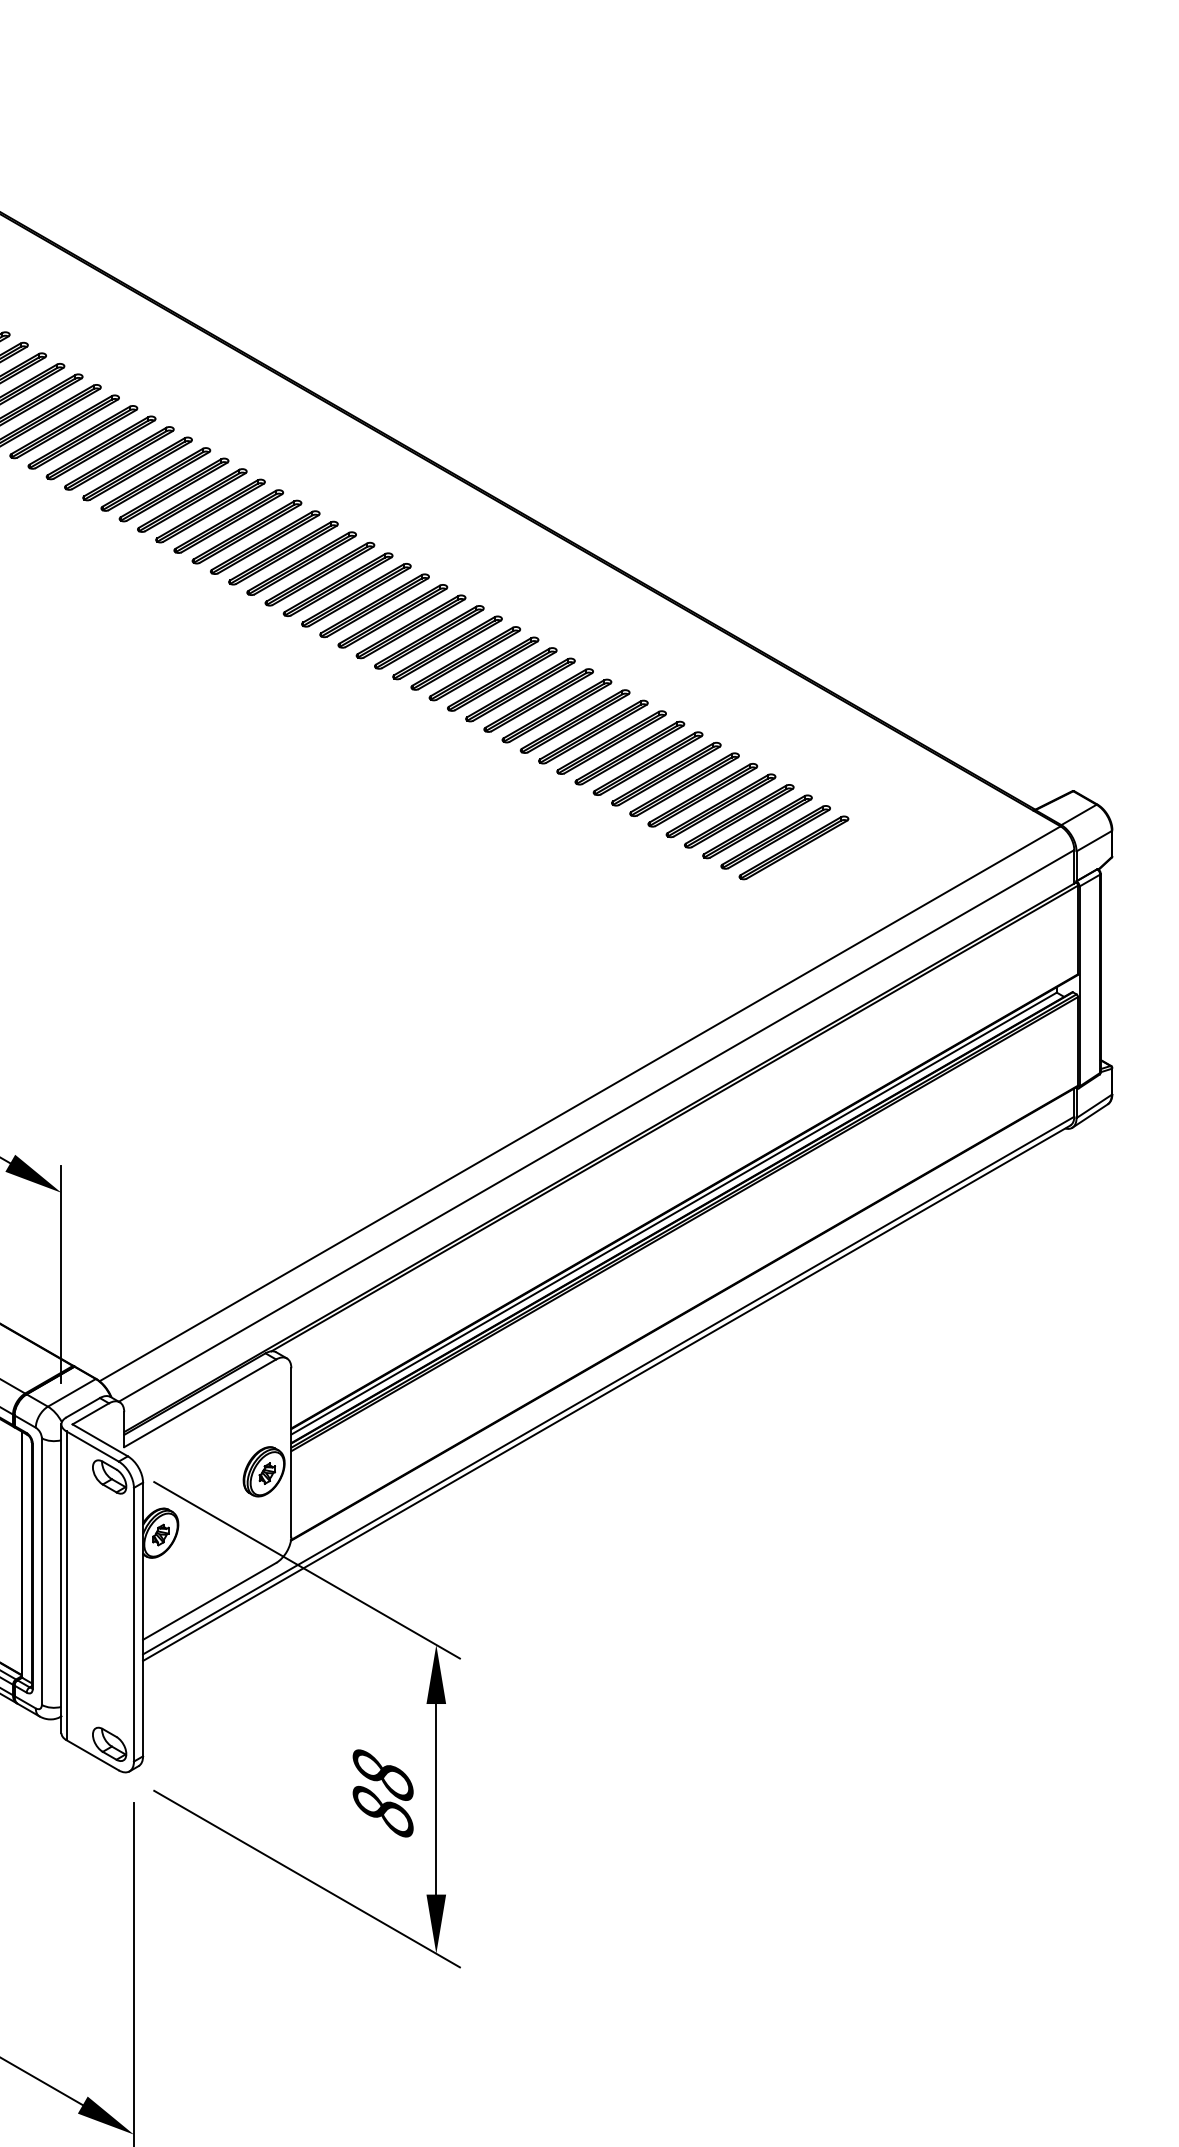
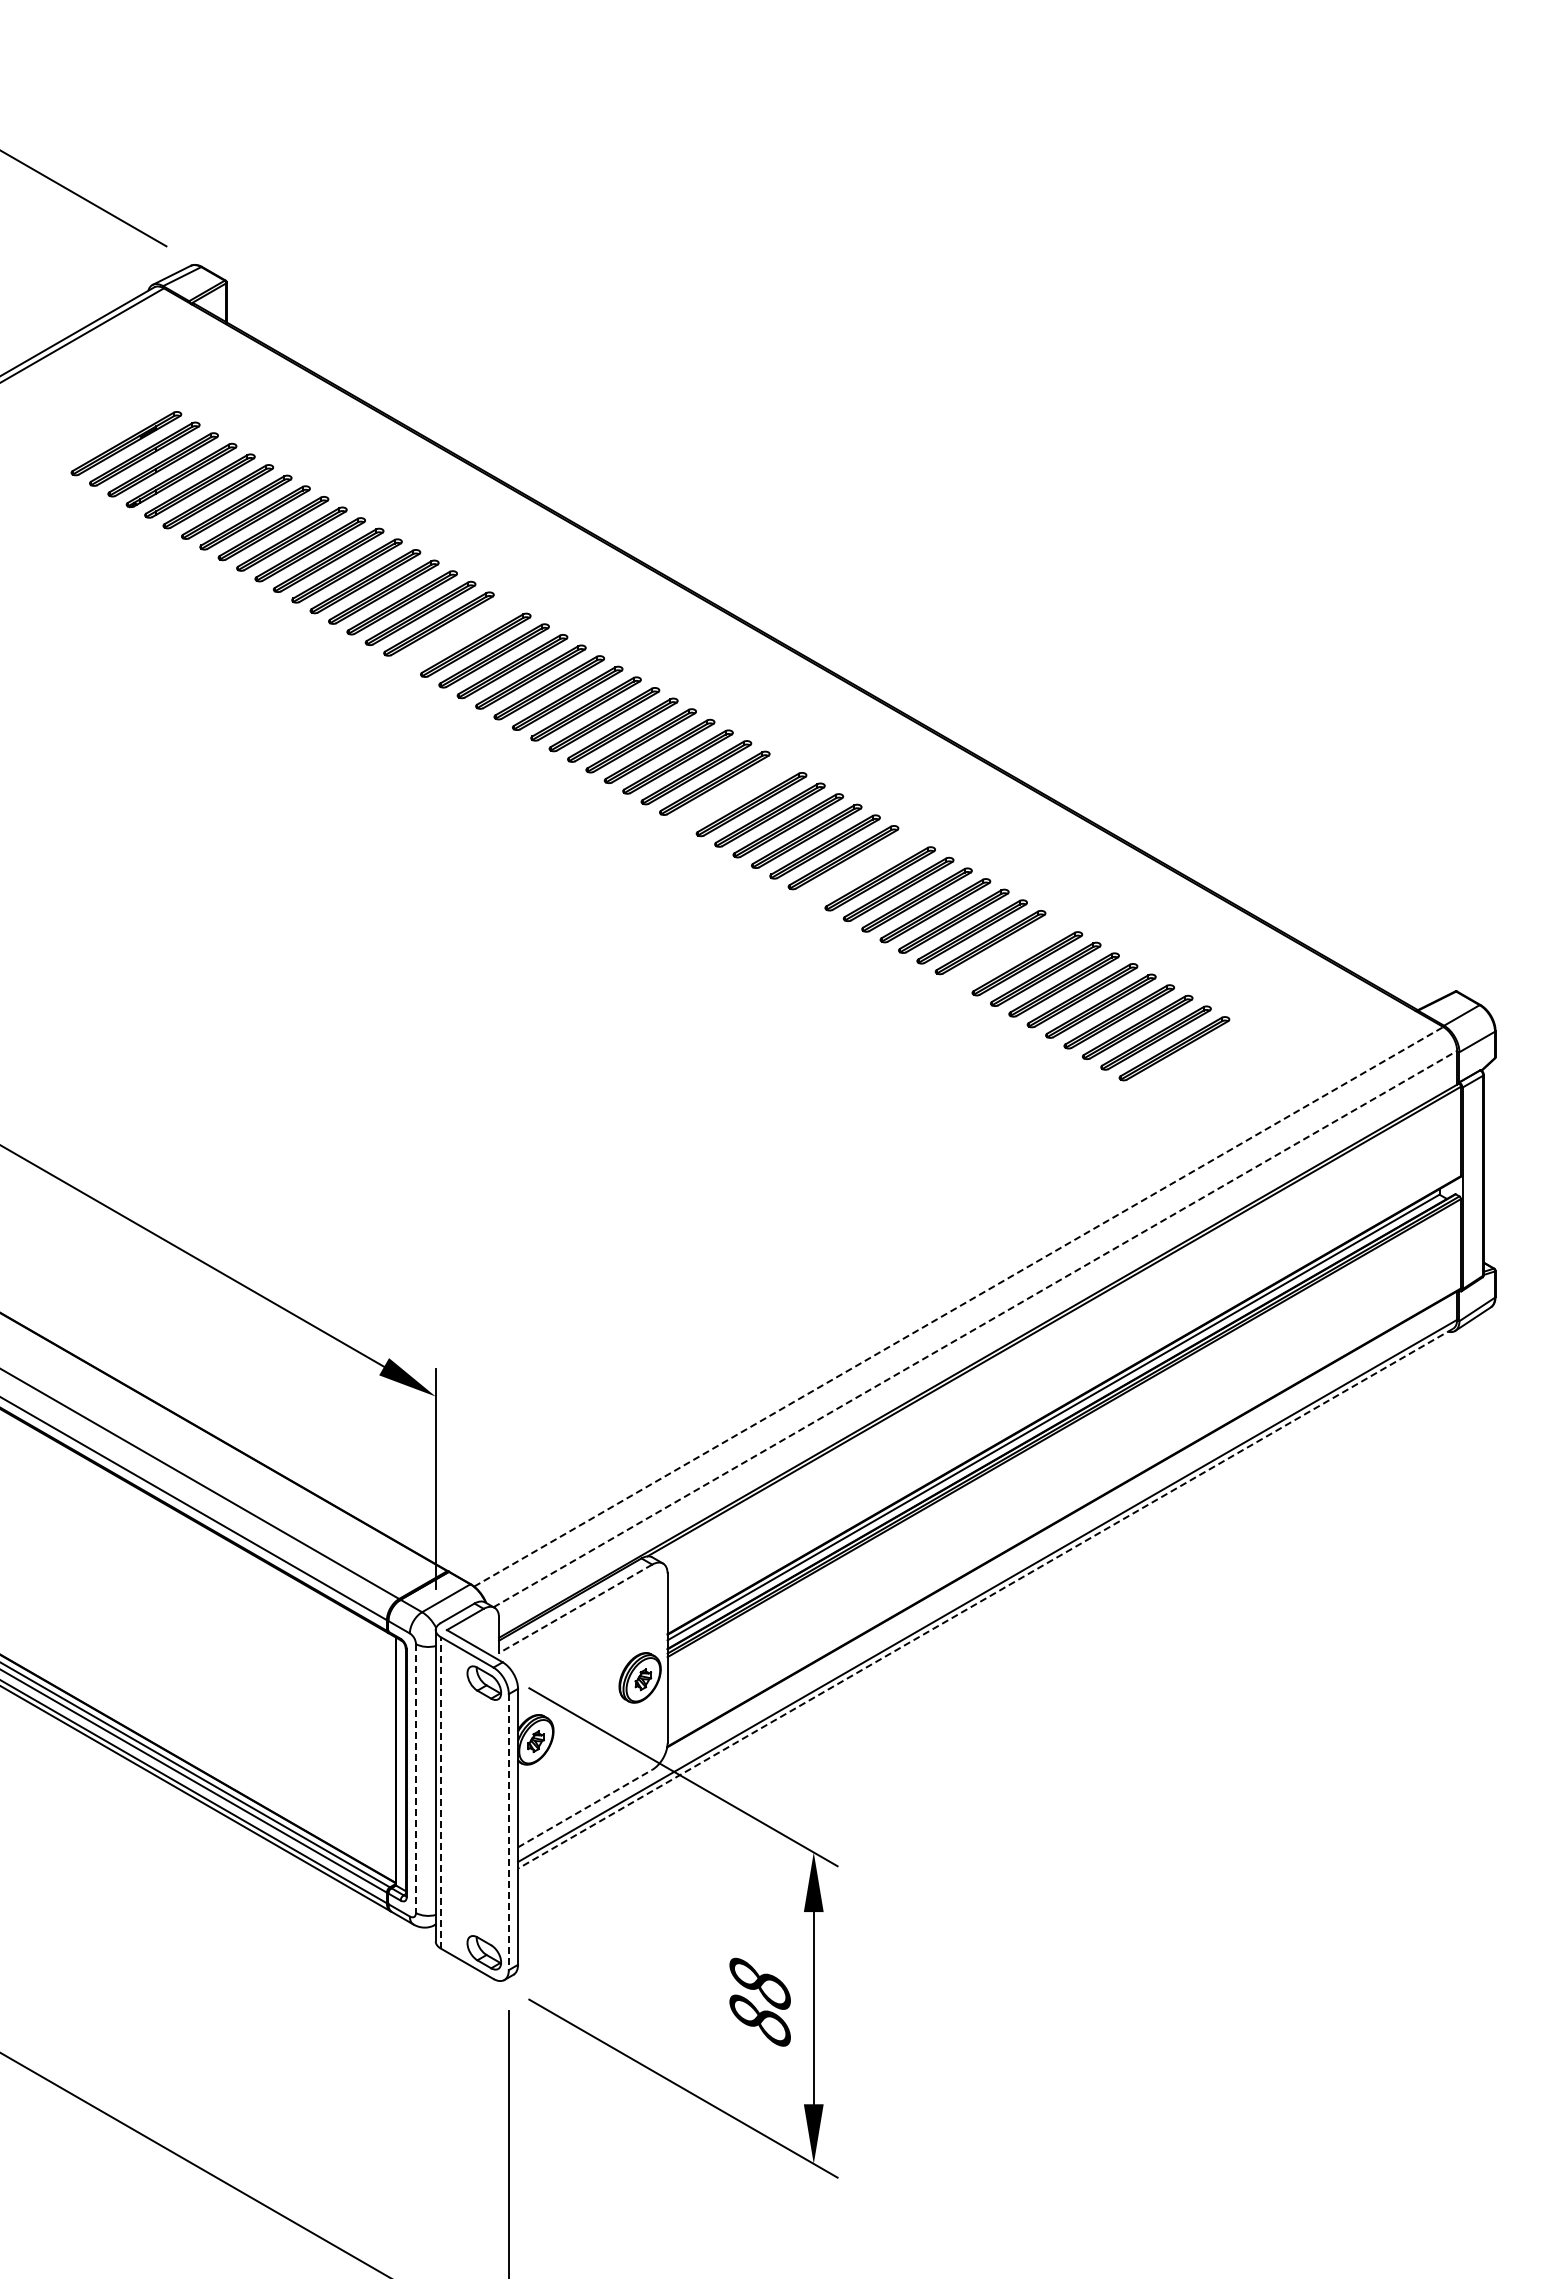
part: (83, 437) -> (457, 634), removed
part: (355, 594) -> (732, 793), removed
part: (483, 668) -> (861, 867), removed
part: (629, 752) -> (1008, 952), removed
line: (579, 1103) -> (958, 1306), solid -> dashed
line: (596, 1125) -> (975, 1328), solid -> dashed
line: (606, 1393) -> (985, 1598), solid -> dashed
line: (200, 1403) -> (575, 1609), solid -> dashed
line: (42, 1572) -> (416, 1779), solid -> dashed
line: (66, 1585) -> (440, 1792), solid -> dashed
line: (209, 1601) -> (585, 1808), solid -> dashed
line: (133, 1625) -> (508, 1832), solid -> dashed

